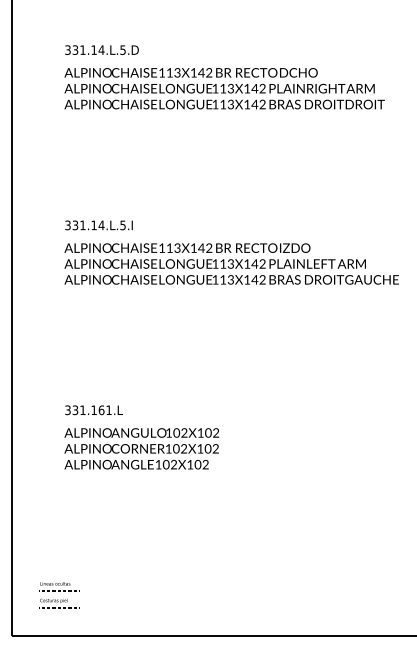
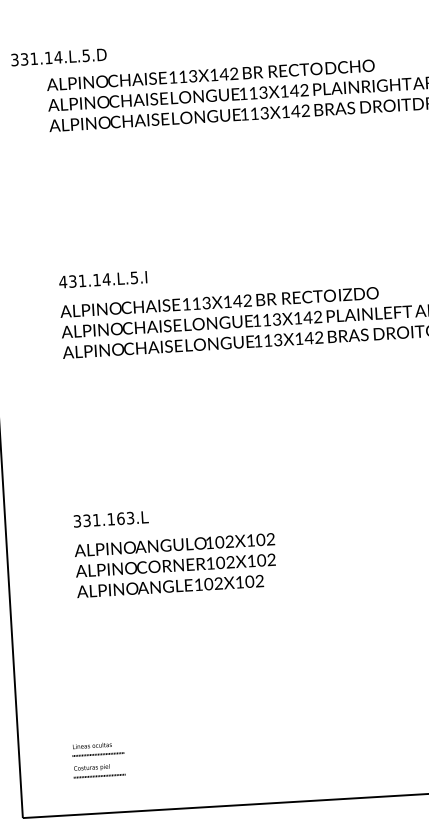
text: (101, 49) -> (58, 56), moved
text: (67, 225) -> (62, 282), 331.14.L.5.I -> 431.14.L.5.I
text: (108, 410) -> (129, 518), 331.161.L -> 331.163.L
part: (59, 595) -> (98, 760), moved

